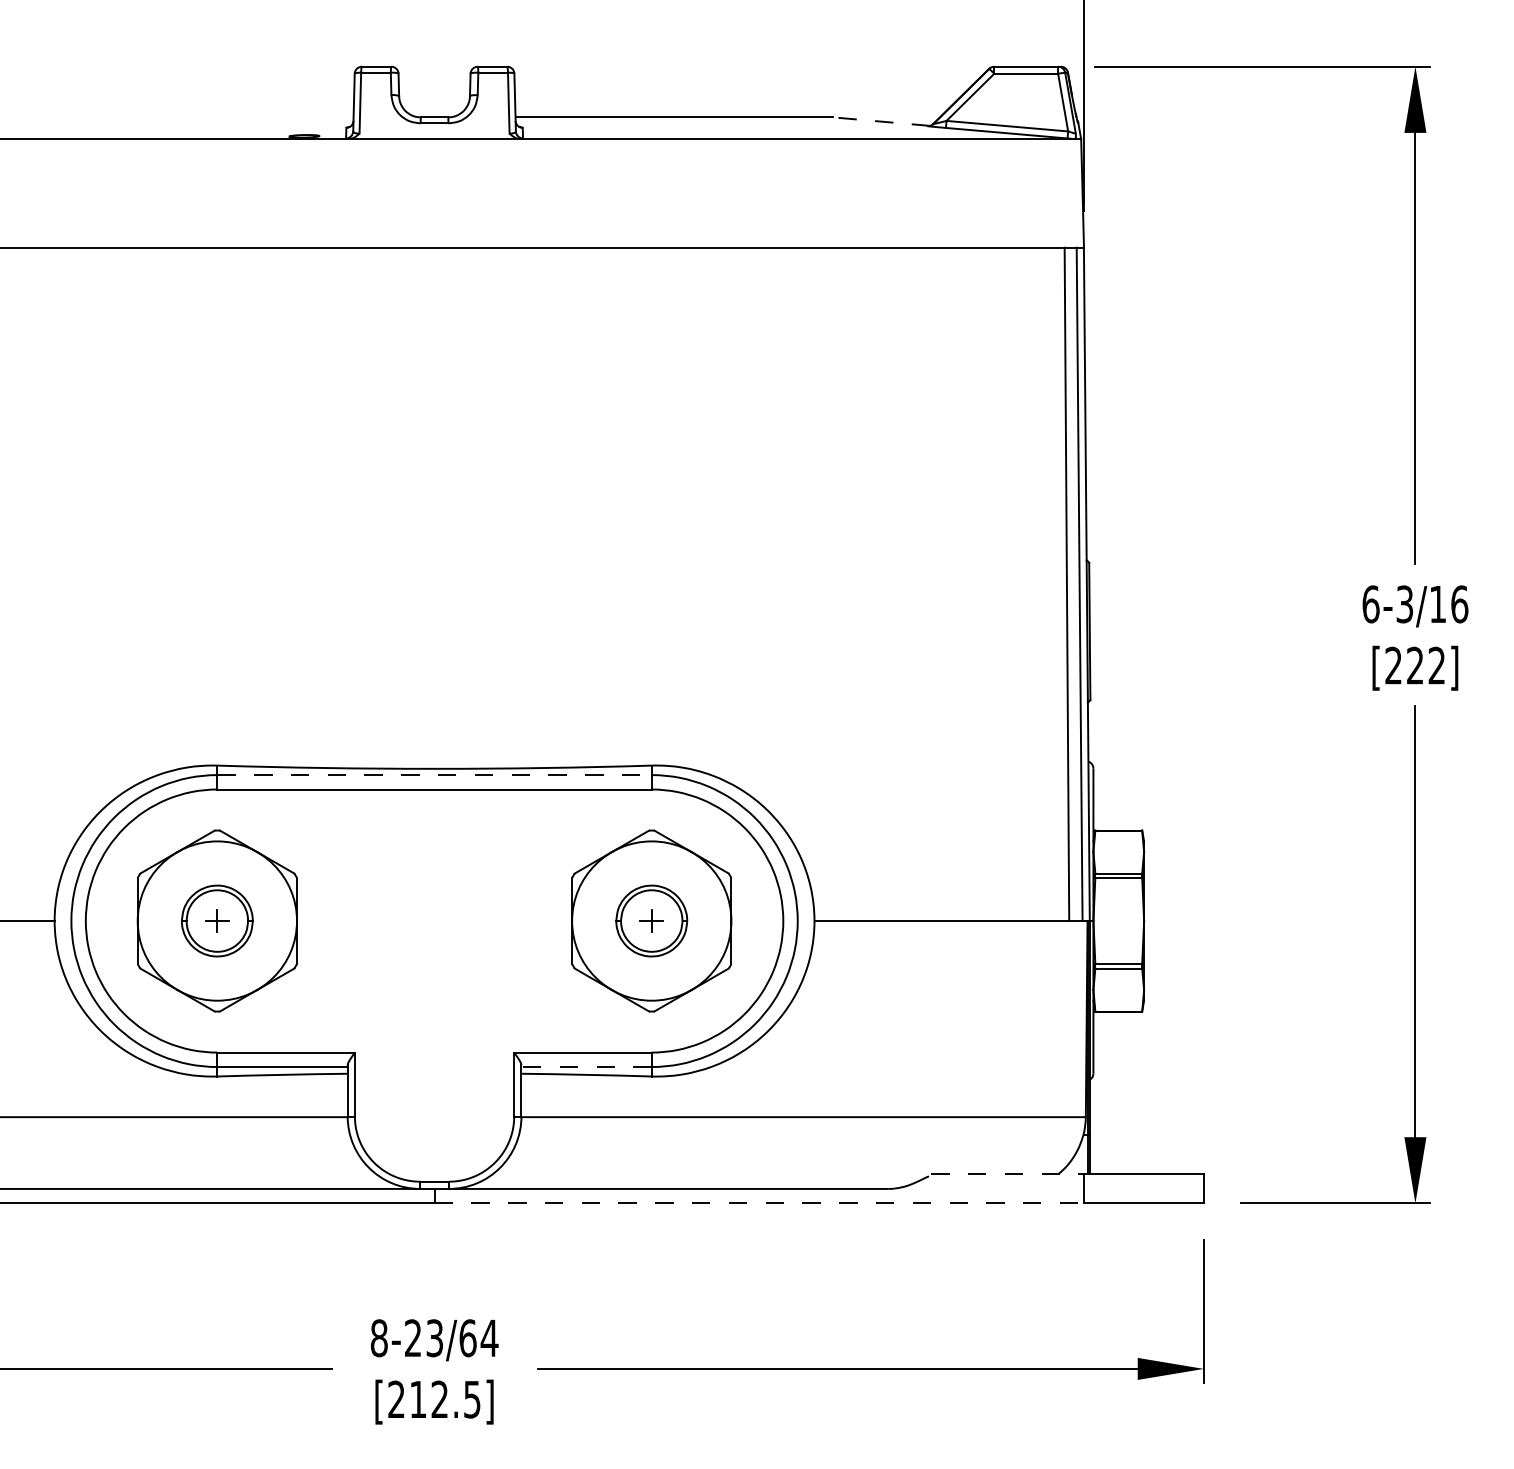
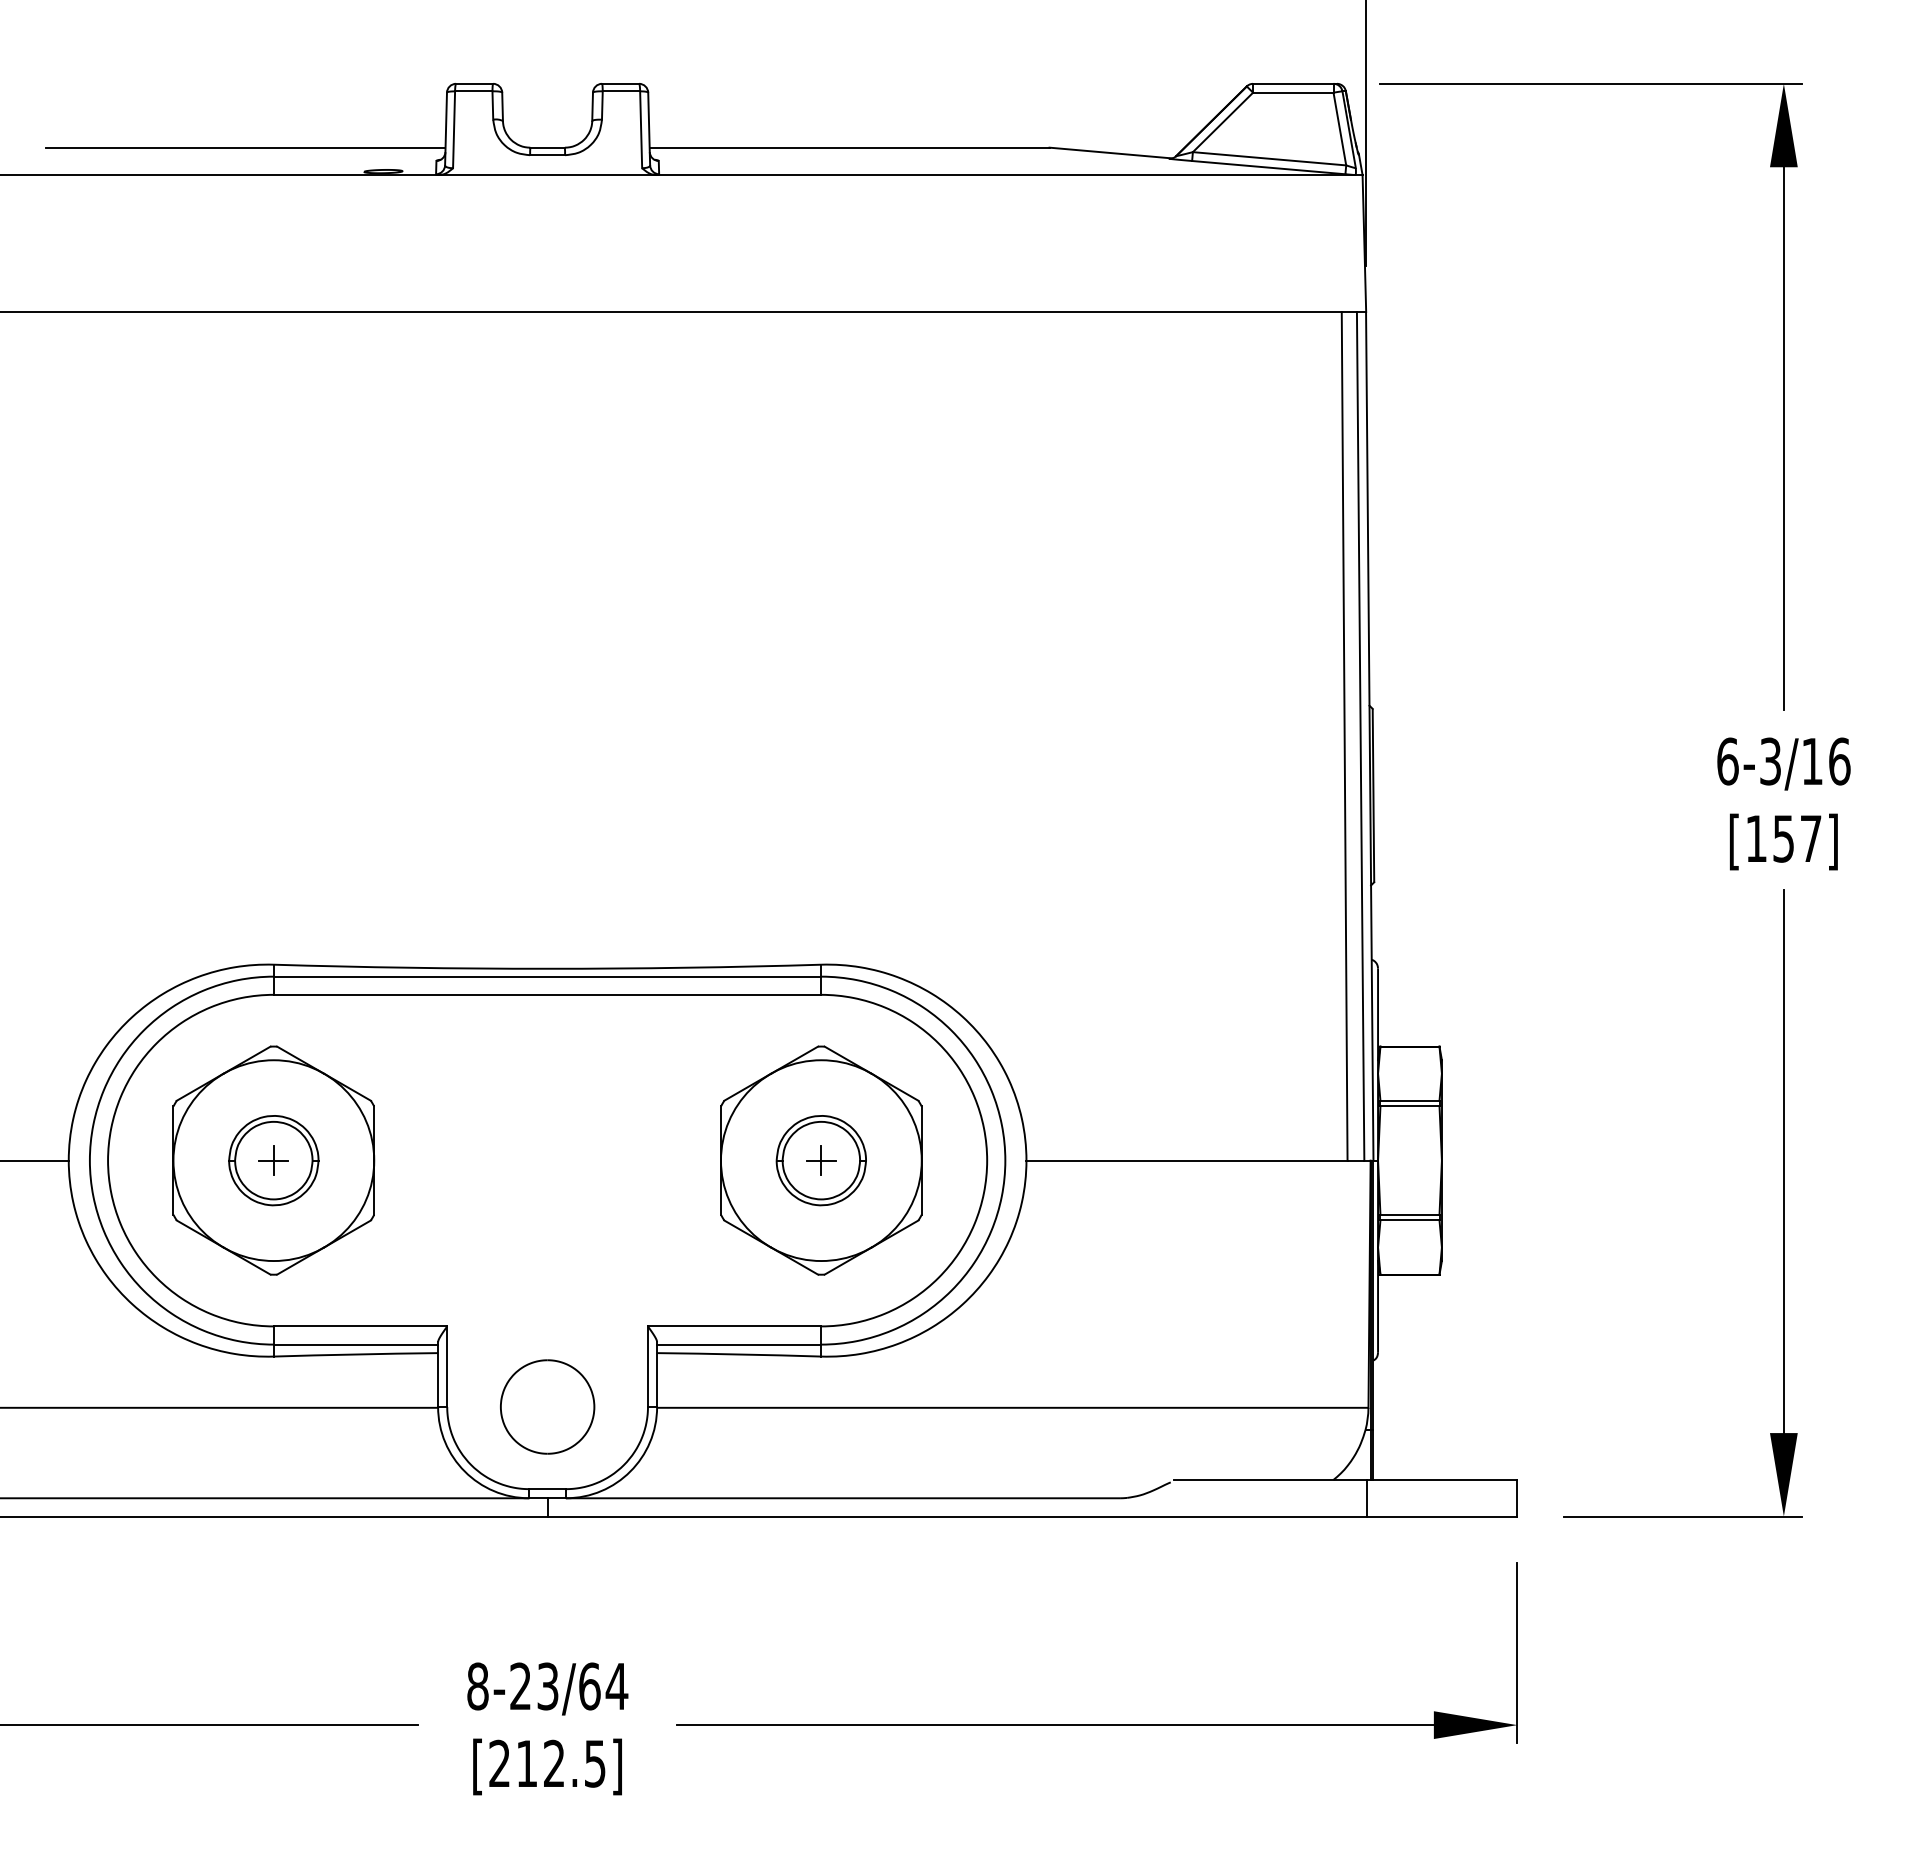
line: (194, 117) -> (245, 147), added
line: (881, 121) -> (1110, 153), dashed -> solid
text: (1415, 665) -> (1783, 838), [222] -> [157]
line: (434, 774) -> (547, 976), dashed -> solid
line: (586, 1066) -> (738, 1344), dashed -> solid
part: (434, 1116) -> (547, 1406), added
line: (1008, 1174) -> (1270, 1480), dashed -> solid
line: (759, 1203) -> (957, 1516), dashed -> solid

